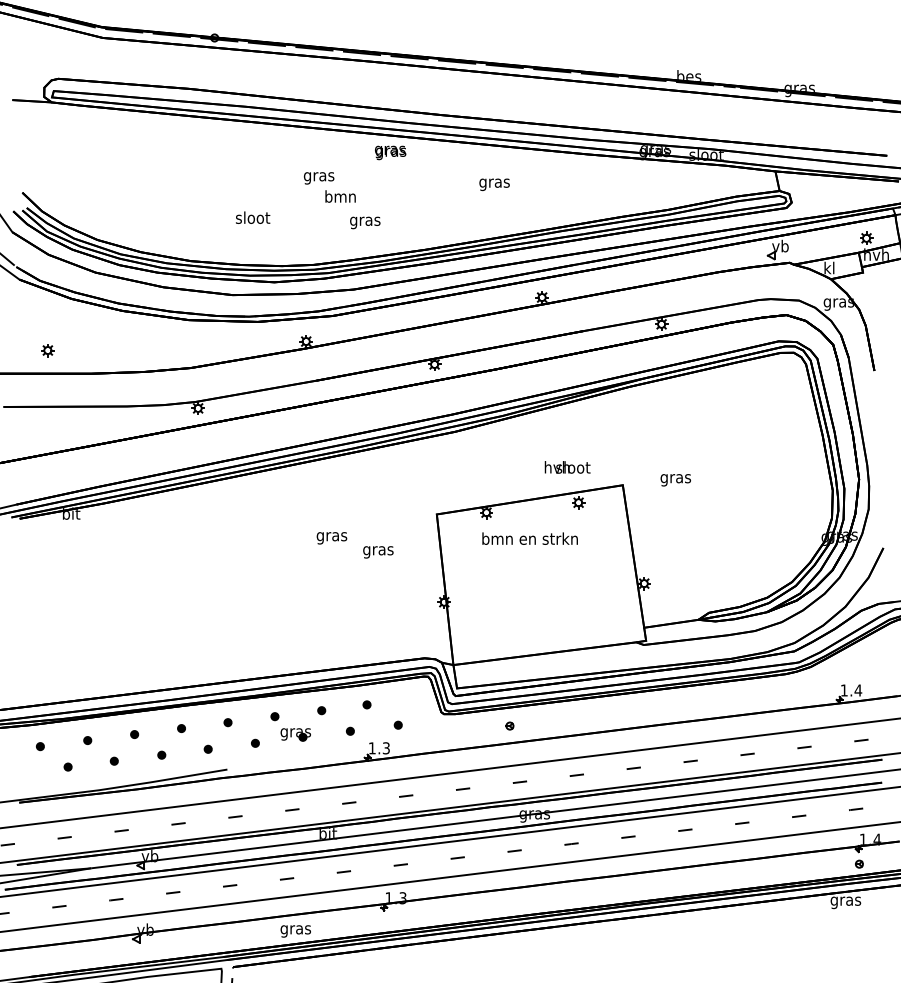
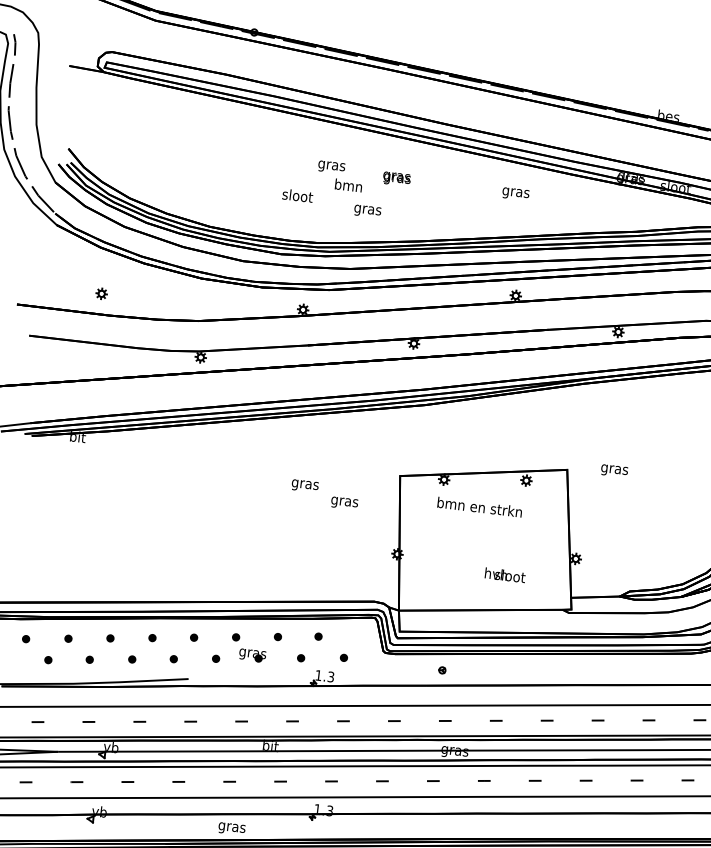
text: (390, 152) -> (396, 178), moved
text: (494, 184) -> (515, 193), moved
text: (253, 217) -> (298, 195), moved
part: (47, 350) -> (101, 293), moved
text: (567, 467) -> (505, 575), moved

